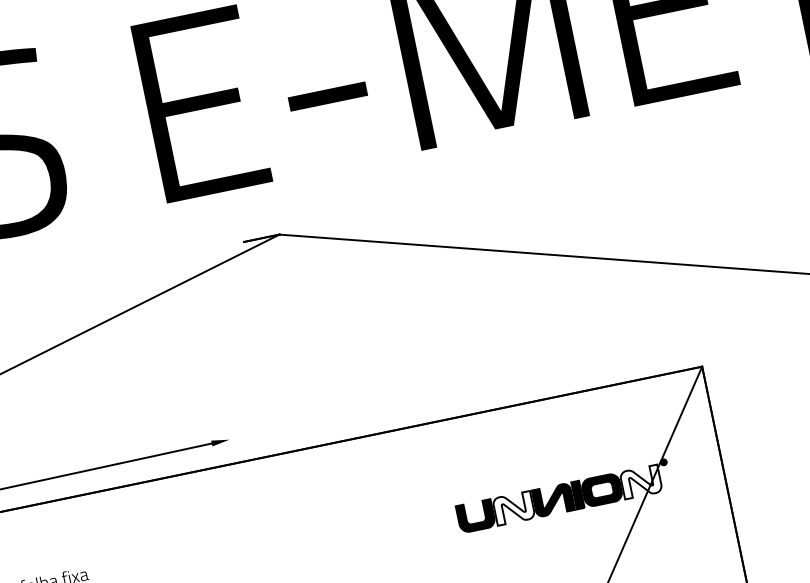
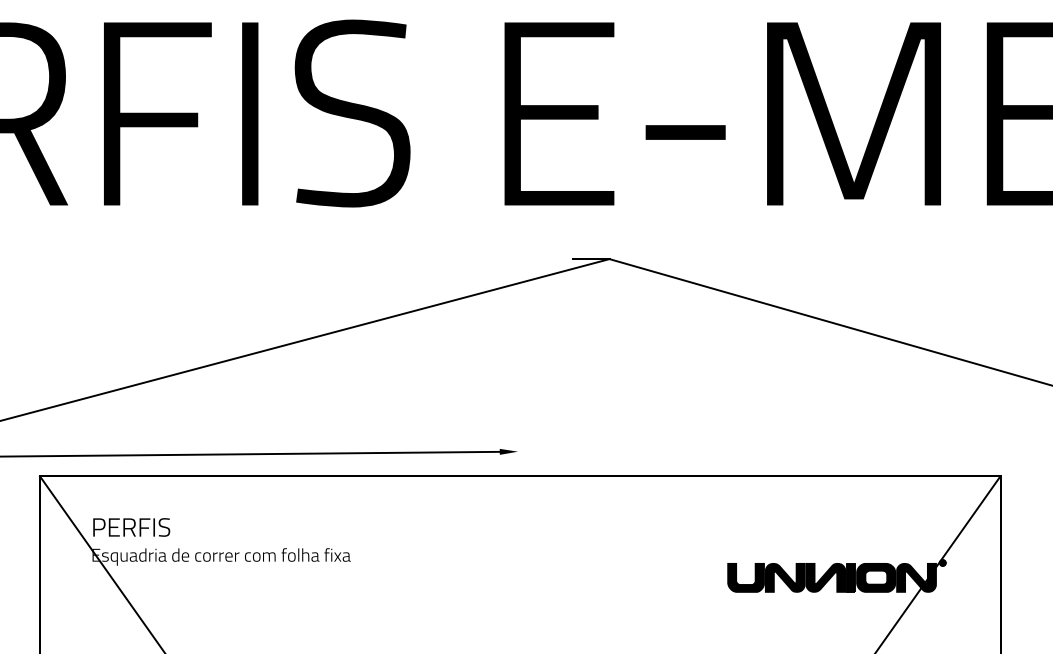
fill: (641, 481) -> (916, 577), added
fill: (513, 508) -> (784, 577), added

